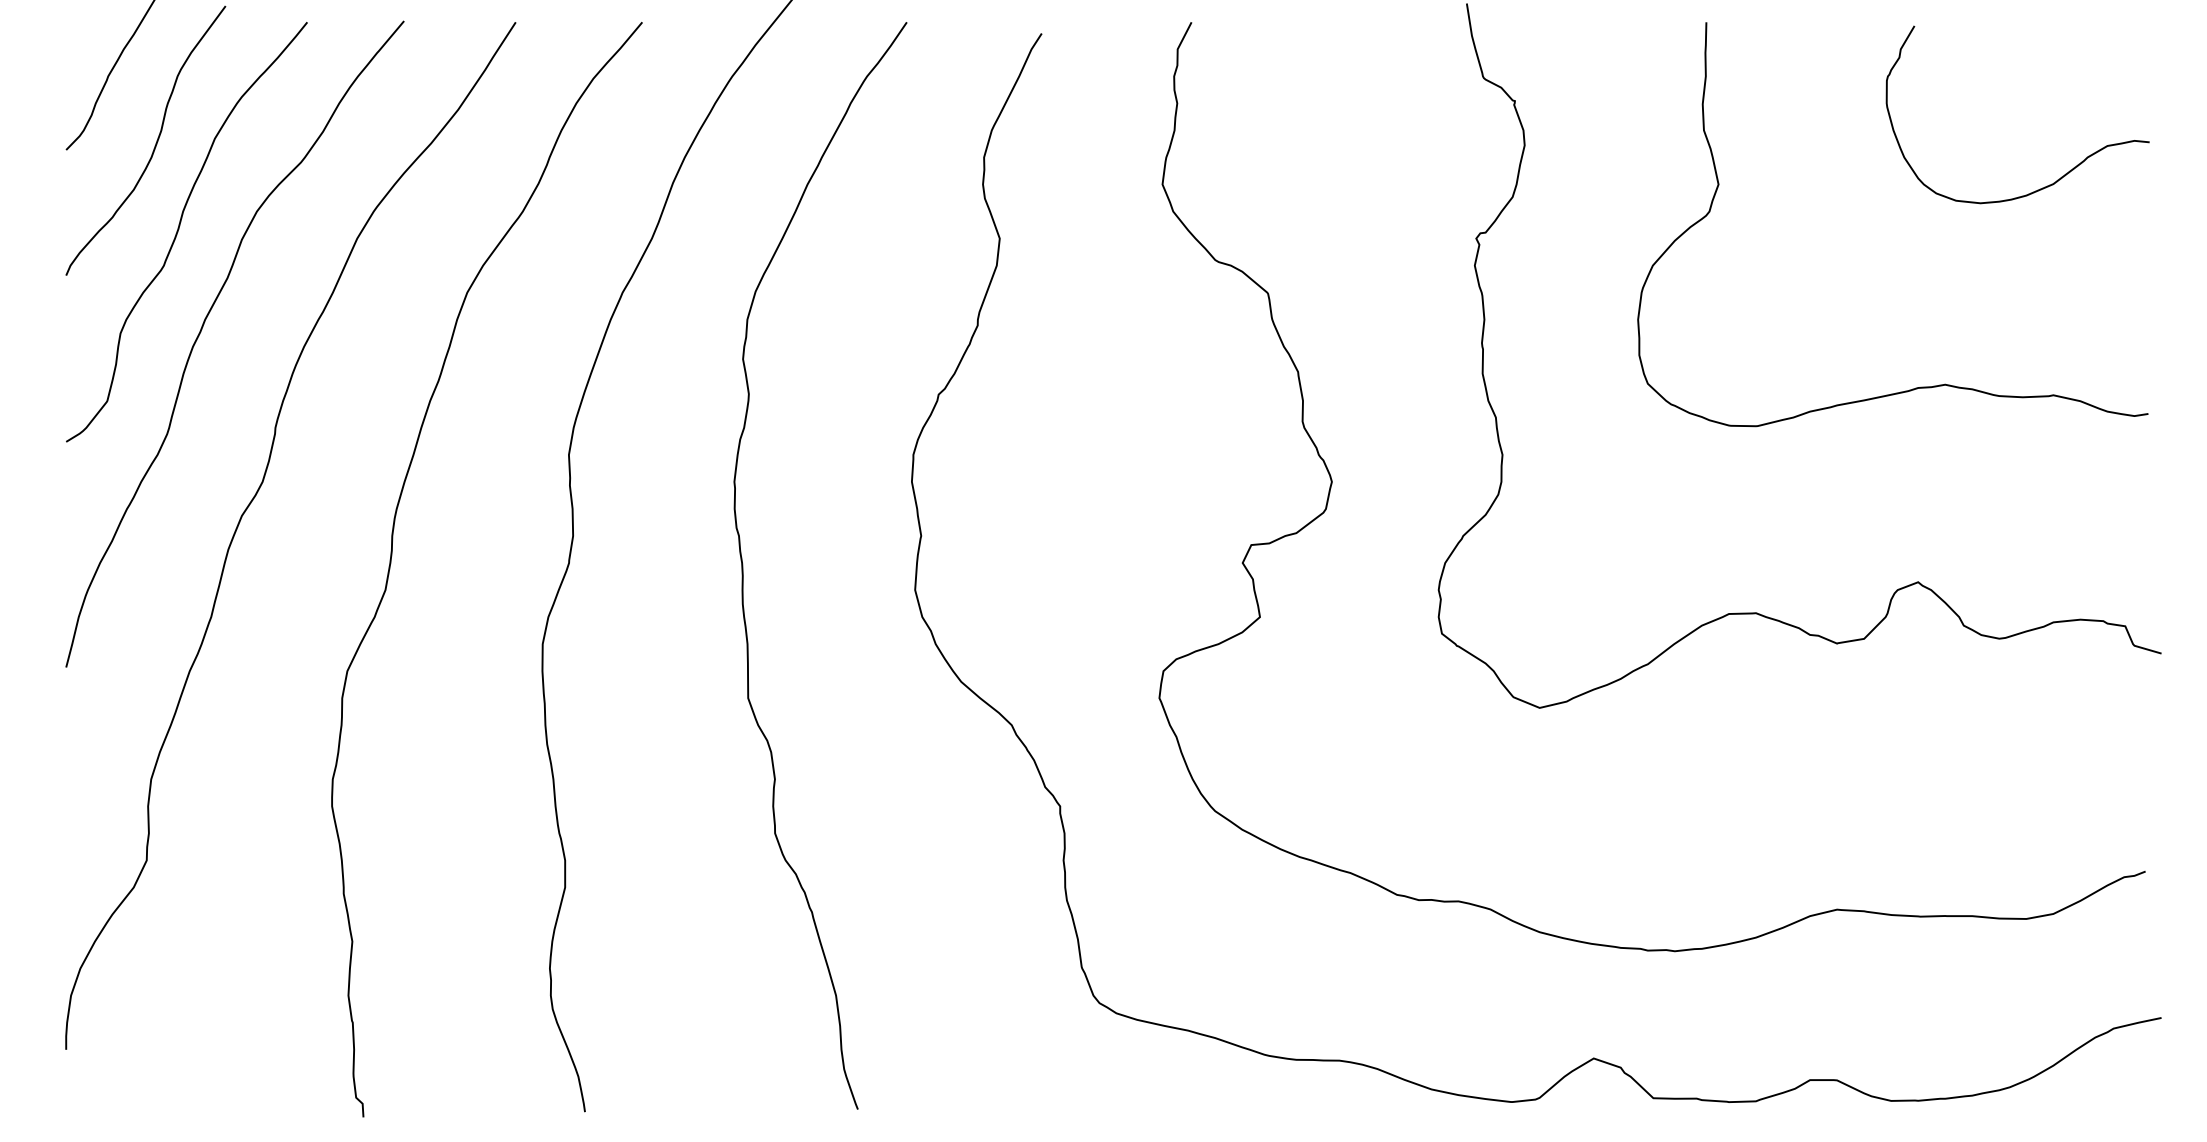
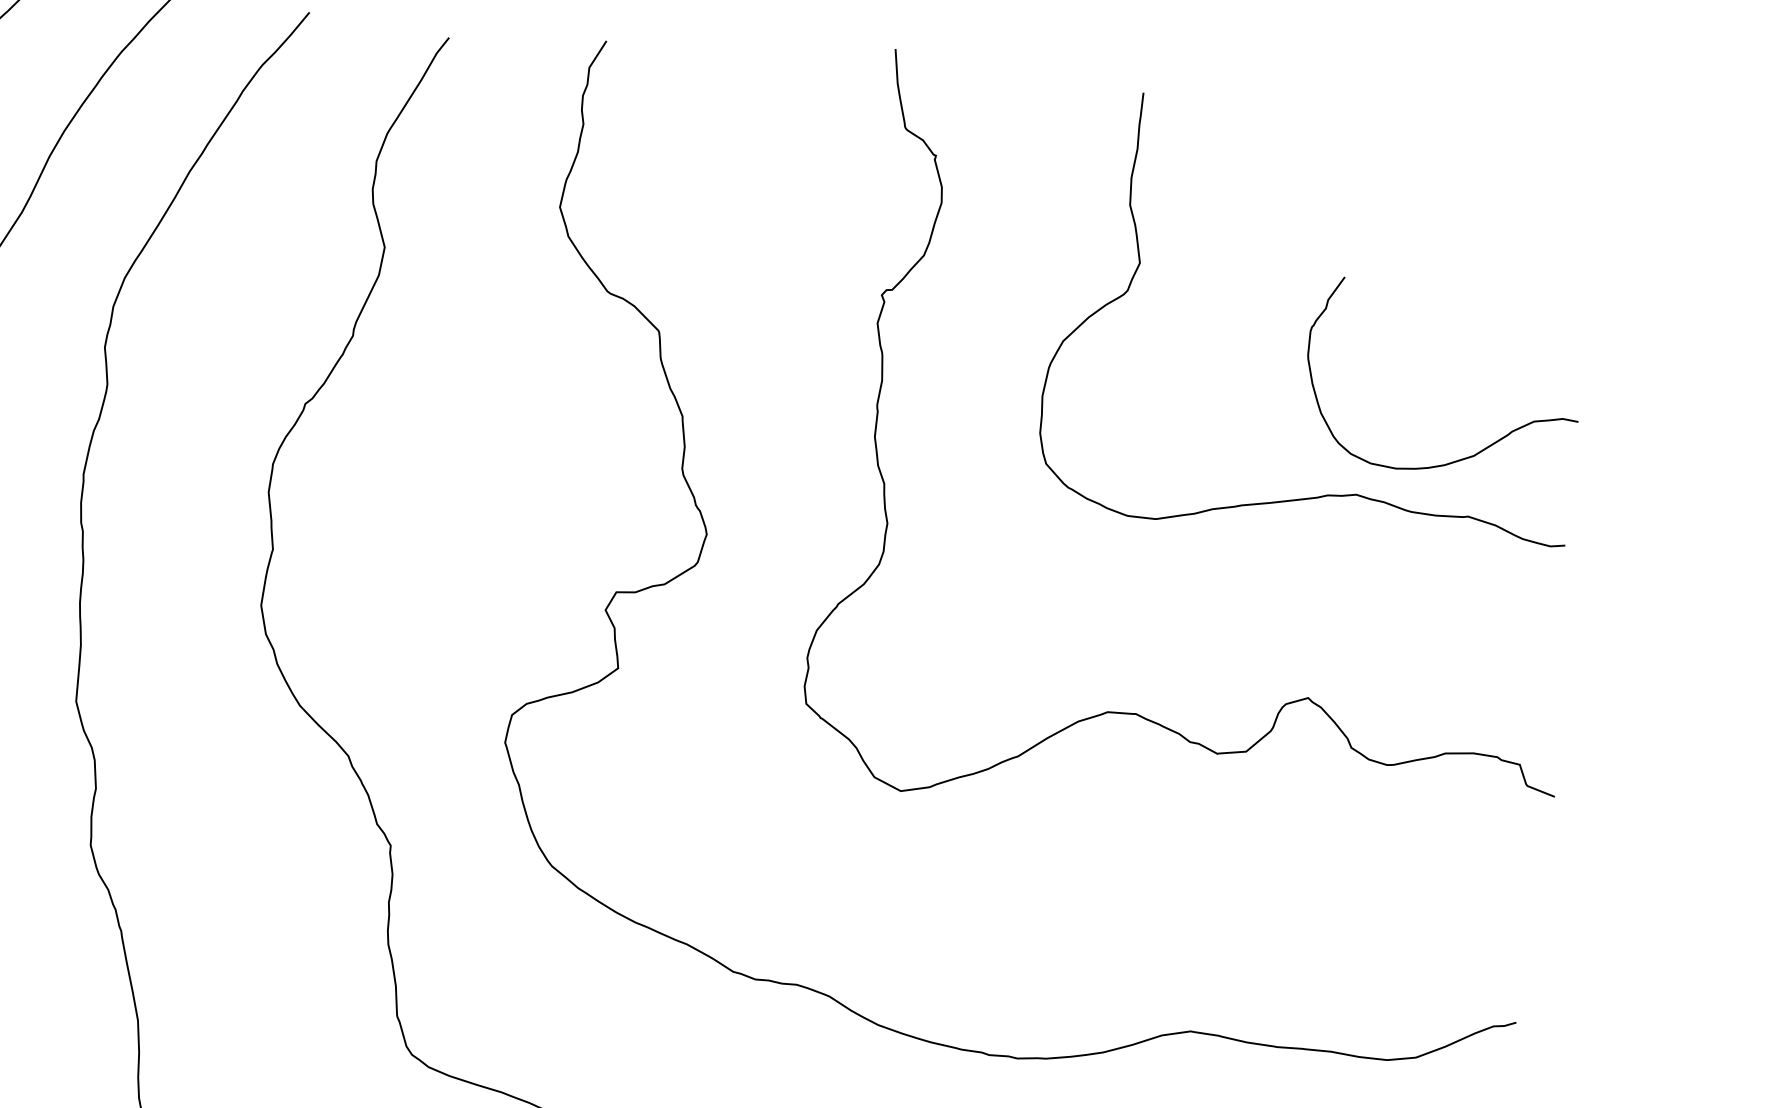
curve: (2061, 176) -> (1483, 448), moved

